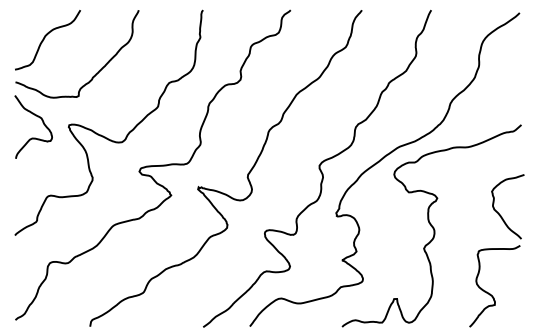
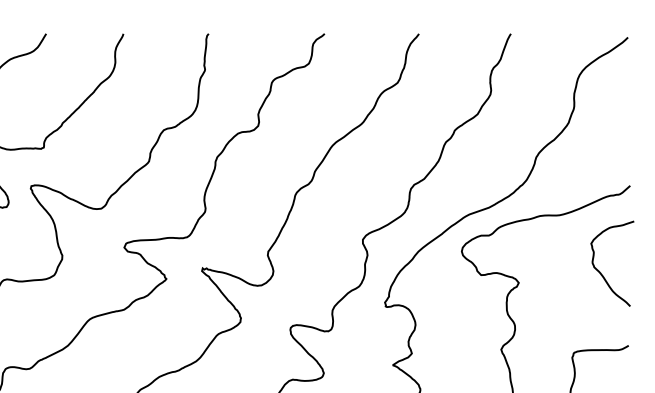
curve: (499, 213) -> (601, 272), moved

